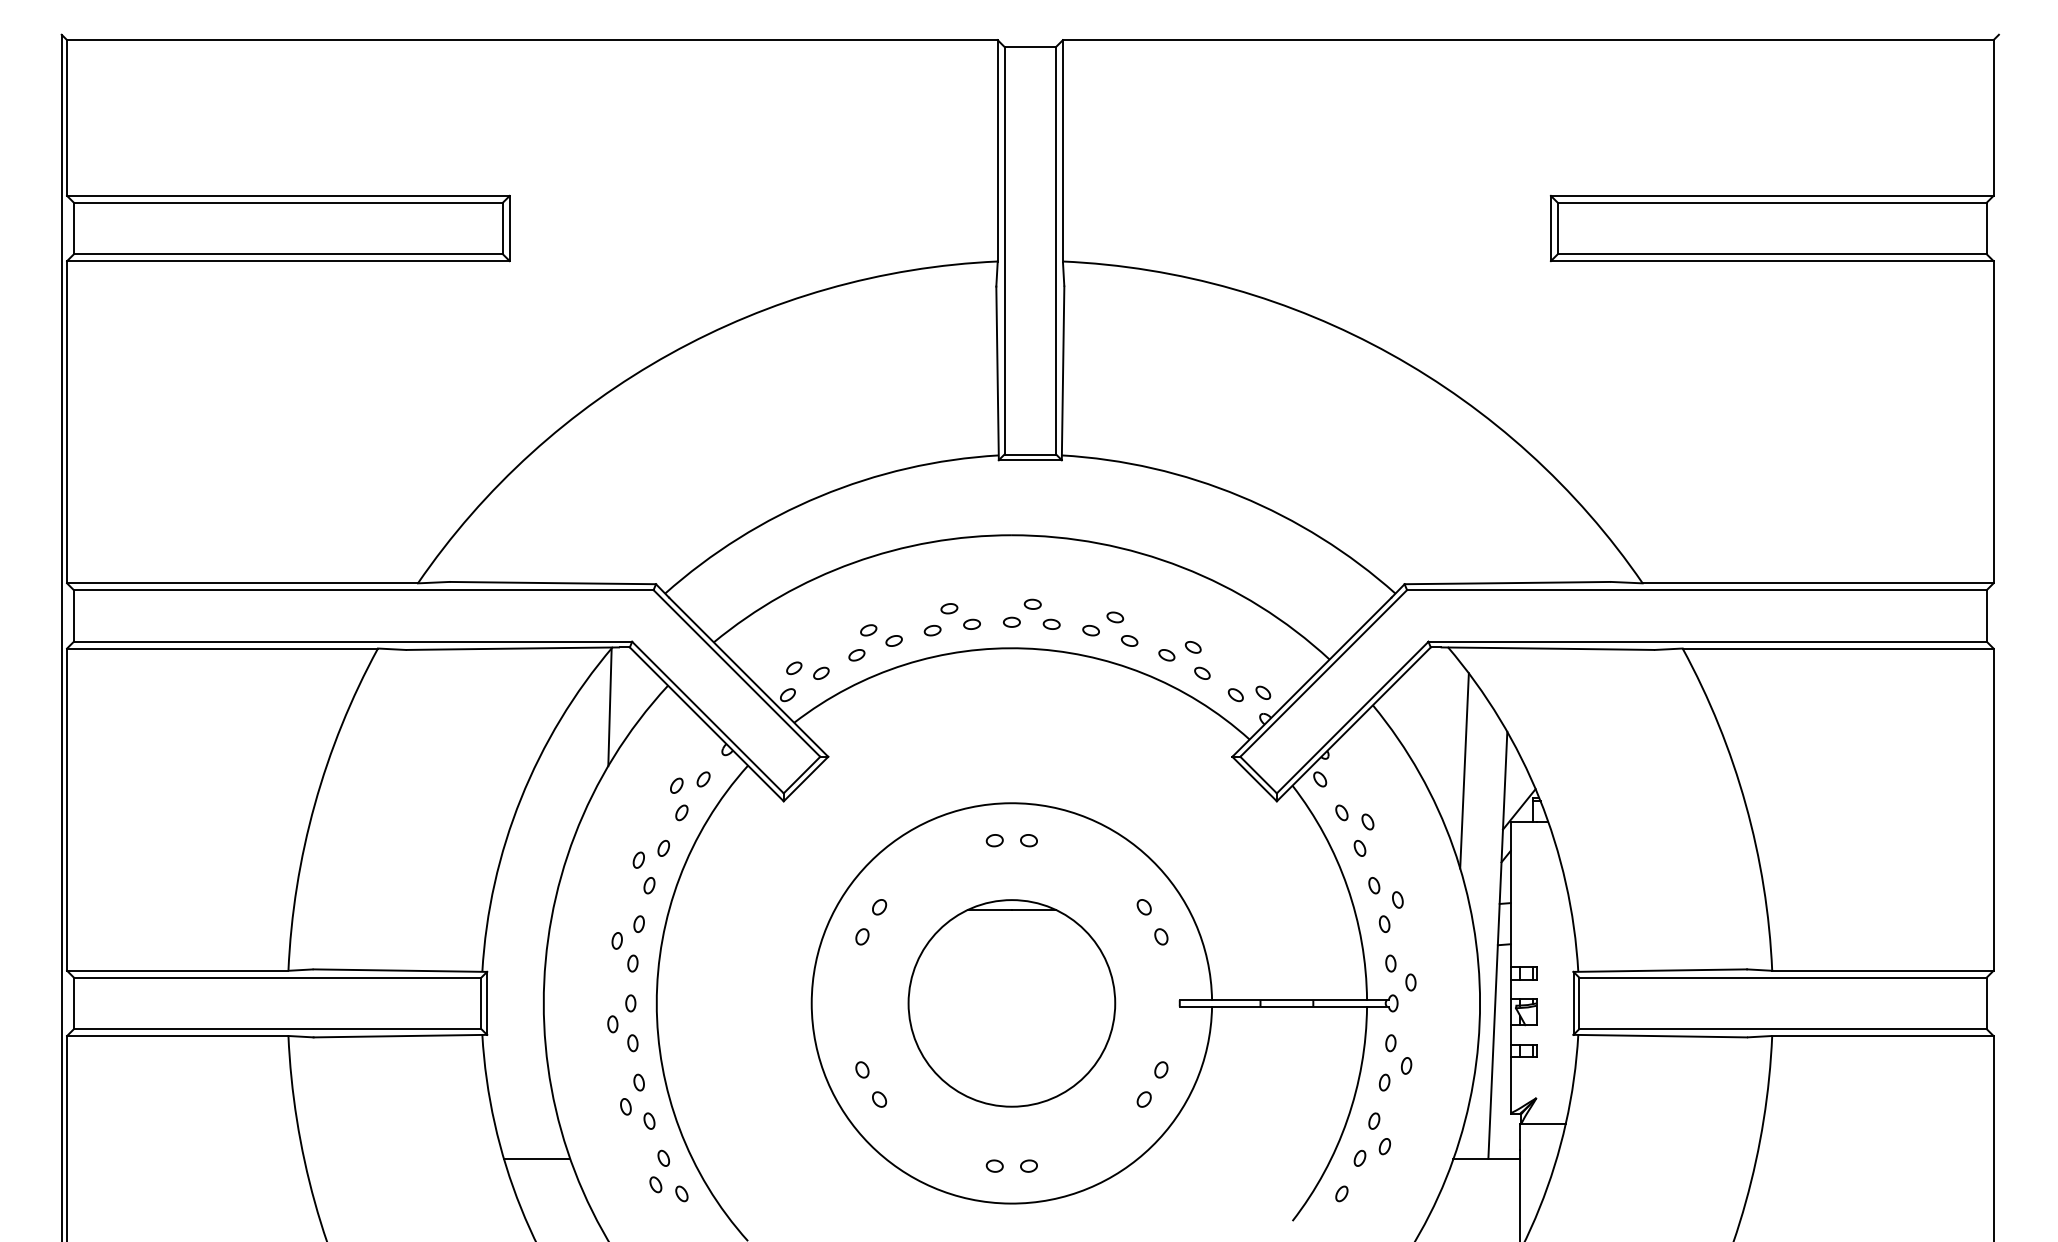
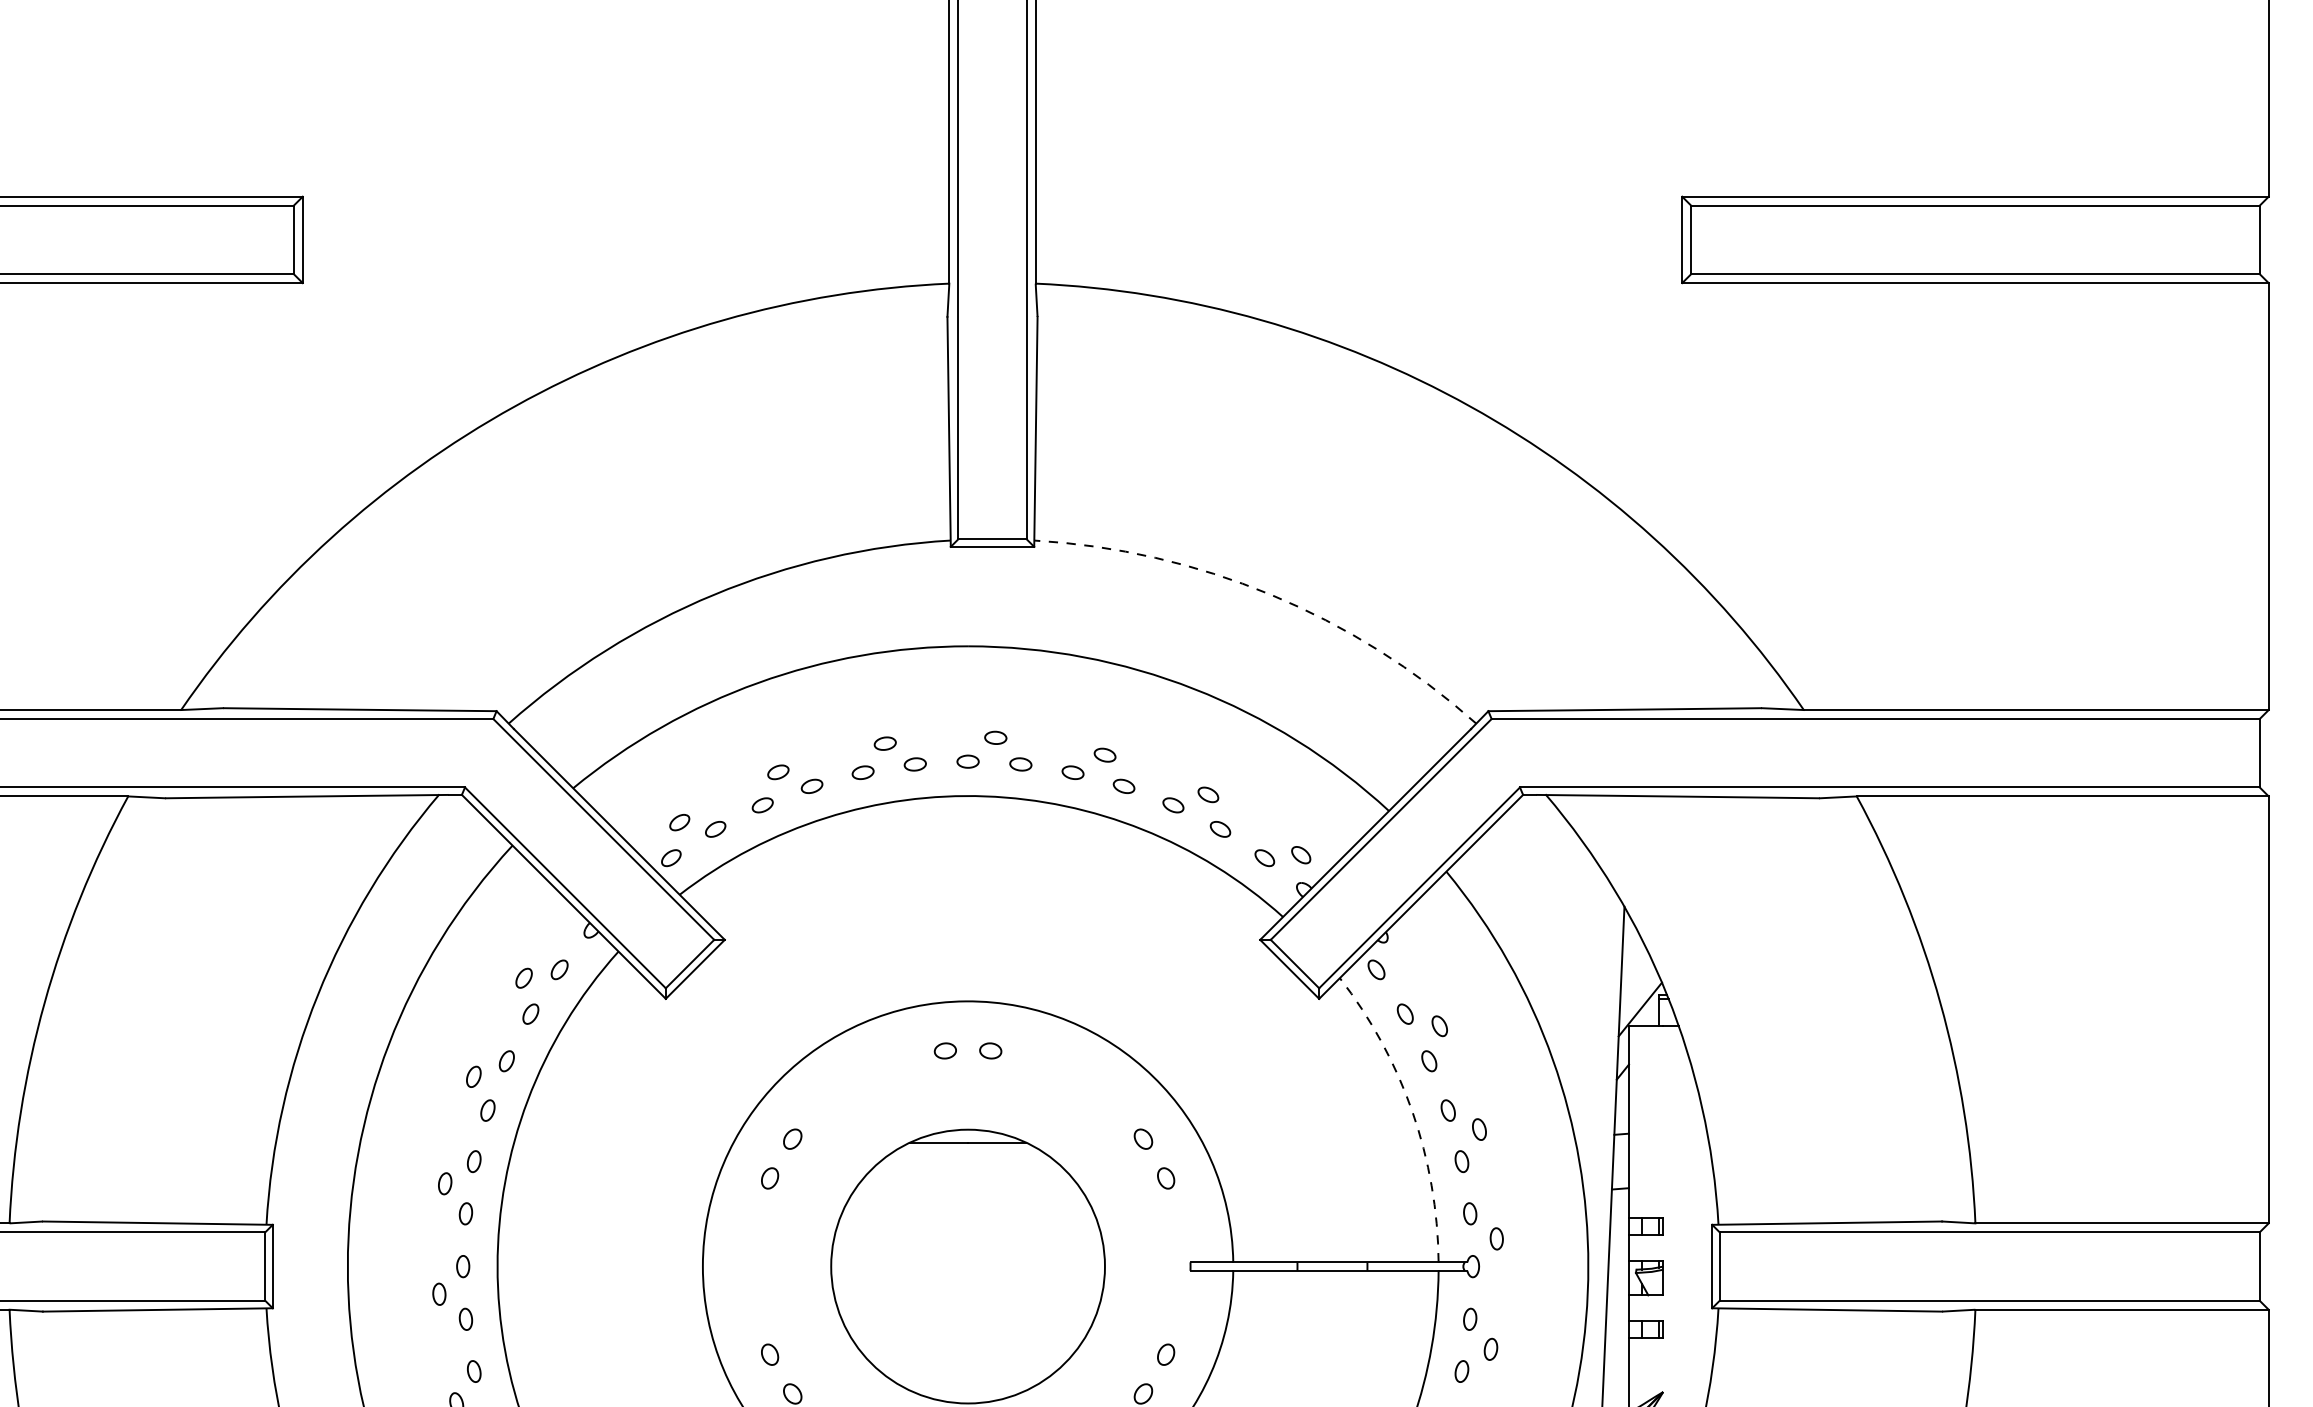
arc: (1240, 496) -> (1270, 594), solid -> dashed
line: (609, 707) -> (434, 874), removed
line: (1464, 770) -> (1567, 958), removed
arc: (1347, 886) -> (1412, 1111), solid -> dashed

